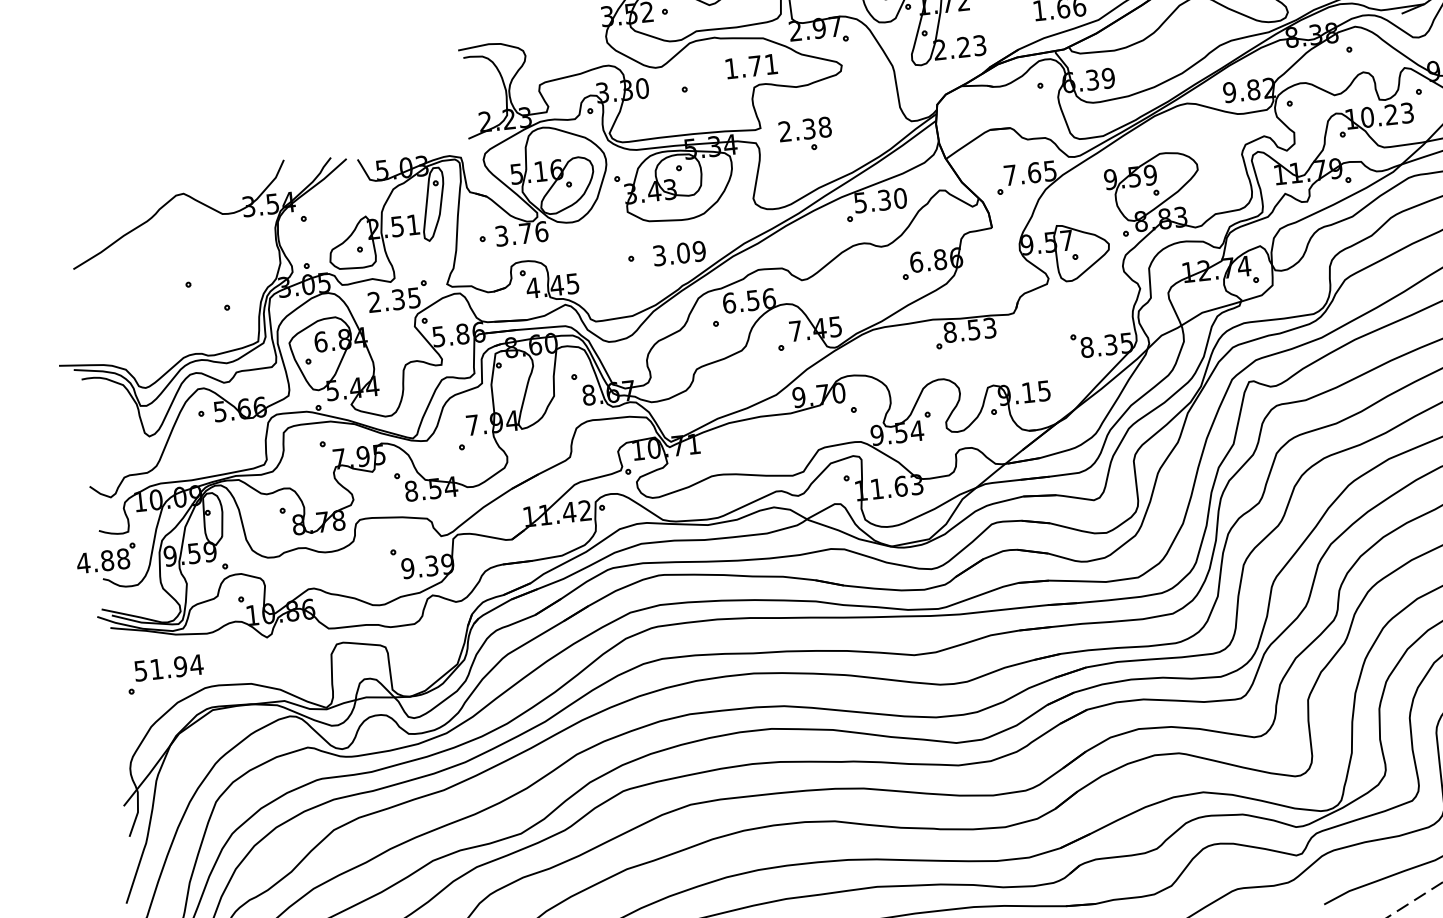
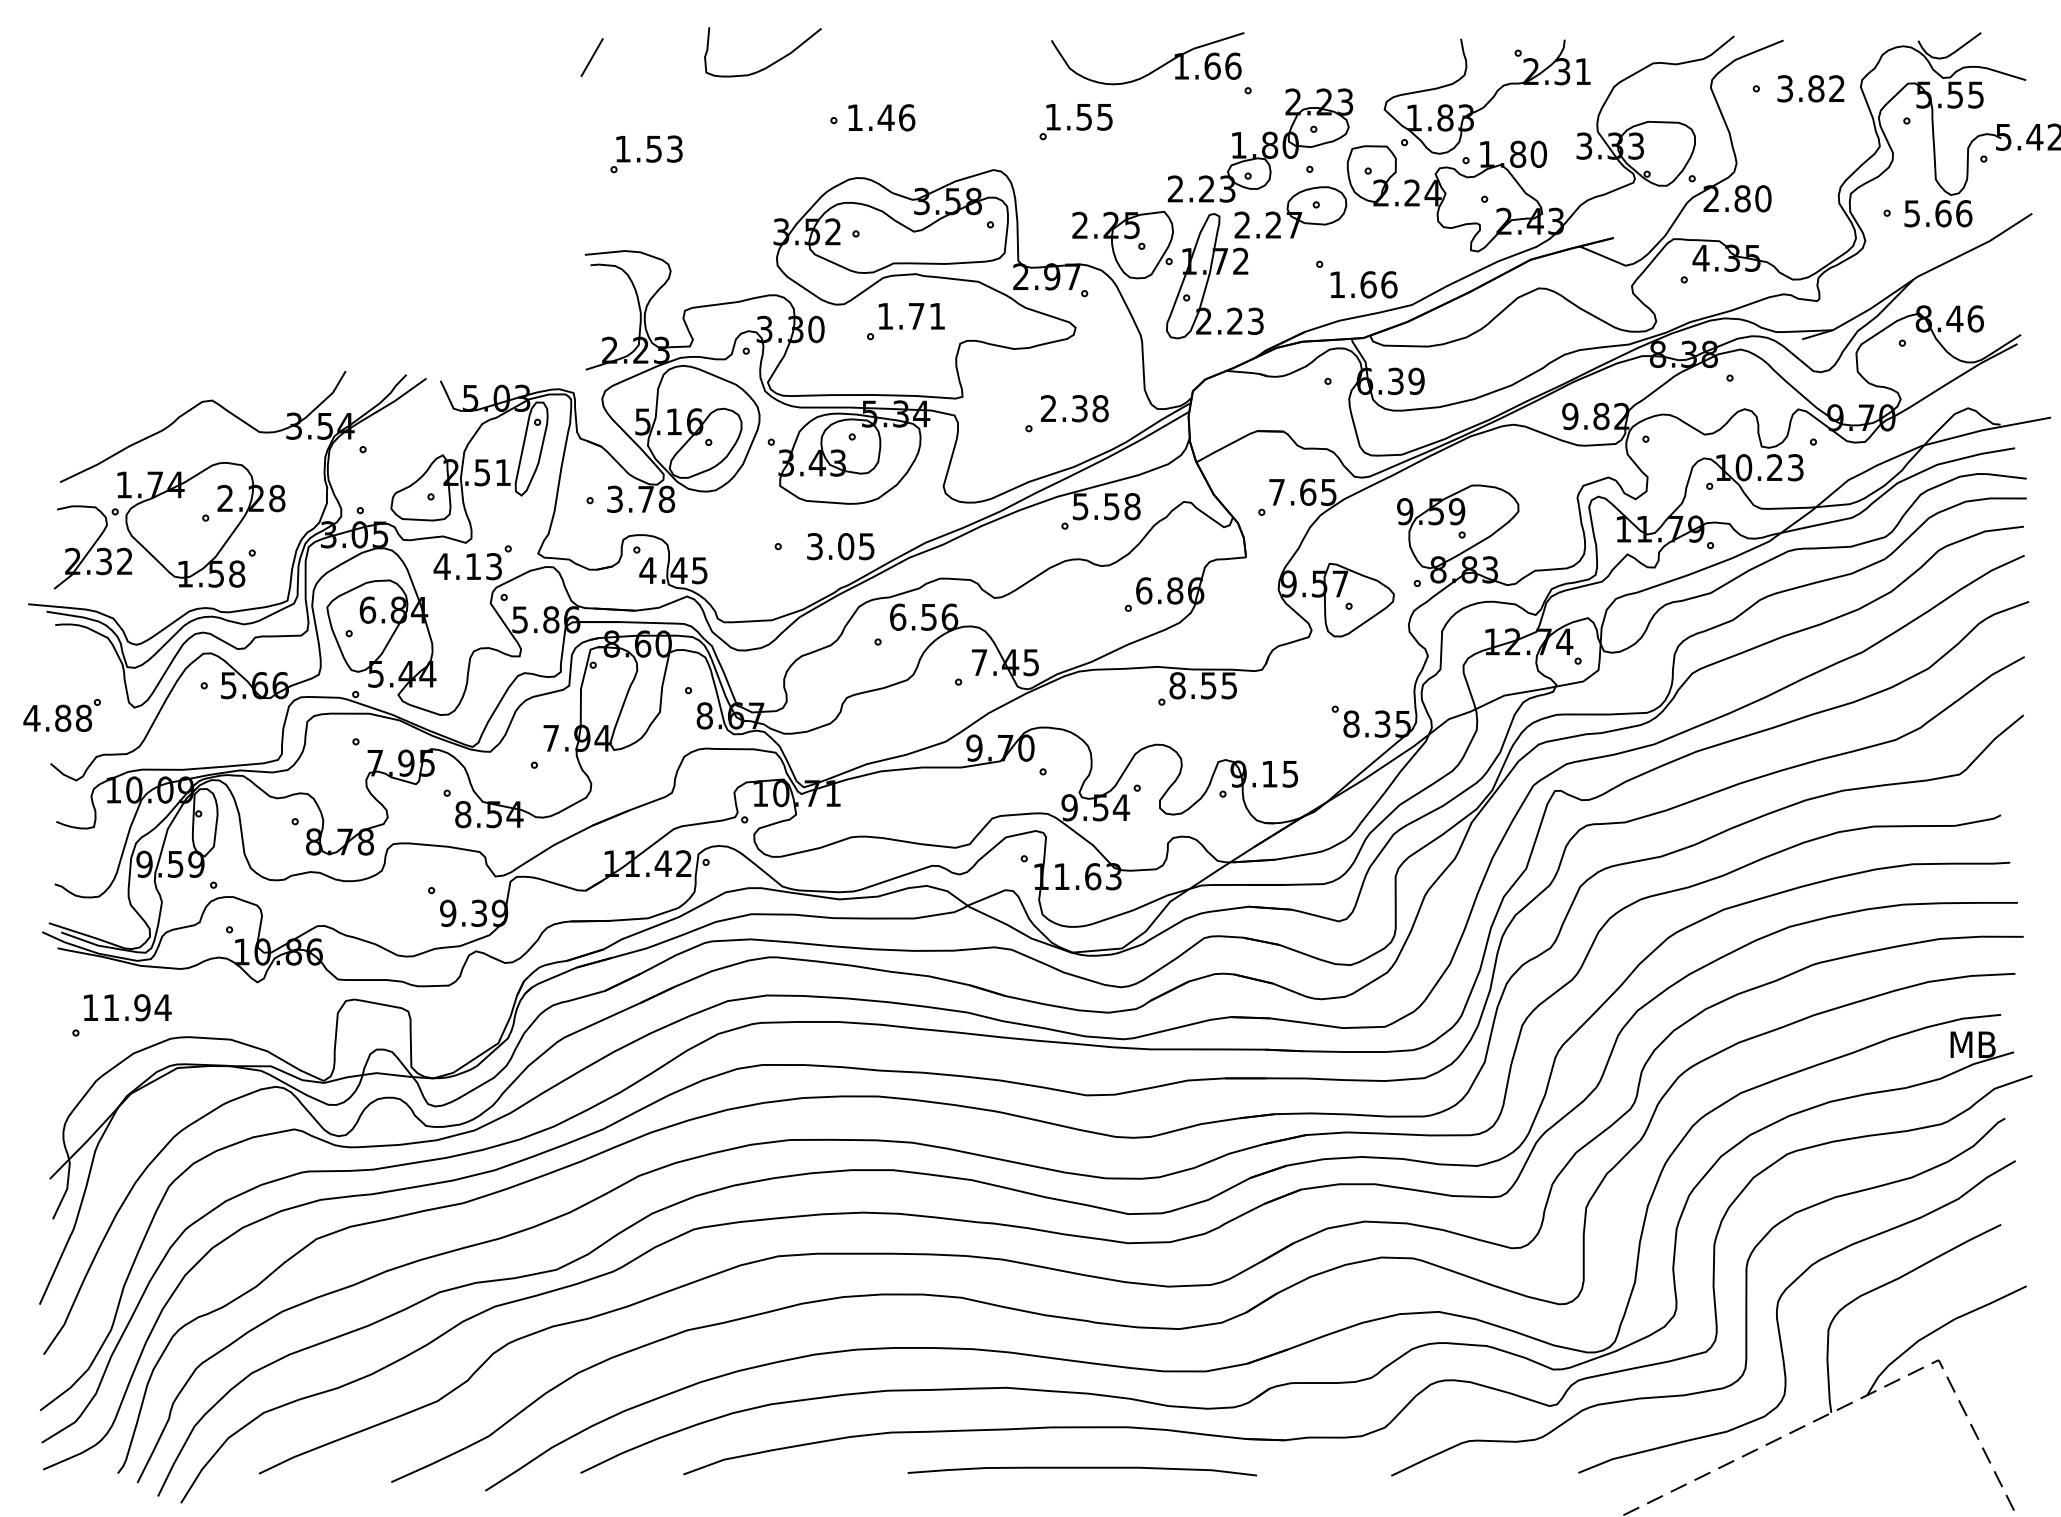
text: (751, 66) -> (911, 316), moved
text: (804, 129) -> (1074, 408), moved
text: (892, 199) -> (1122, 506), 5.30 -> 5.58
text: (541, 231) -> (666, 498), 3.76 -> 3.78
text: (699, 251) -> (866, 546), 3.09 -> 3.05
part: (161, 293) -> (169, 525), added
text: (393, 300) -> (467, 566), 2.35 -> 4.13
text: (990, 327) -> (1229, 685), 8.53 -> 8.55
part: (105, 557) -> (61, 714), moved
text: (140, 670) -> (90, 1007), 51.94 -> 11.94

